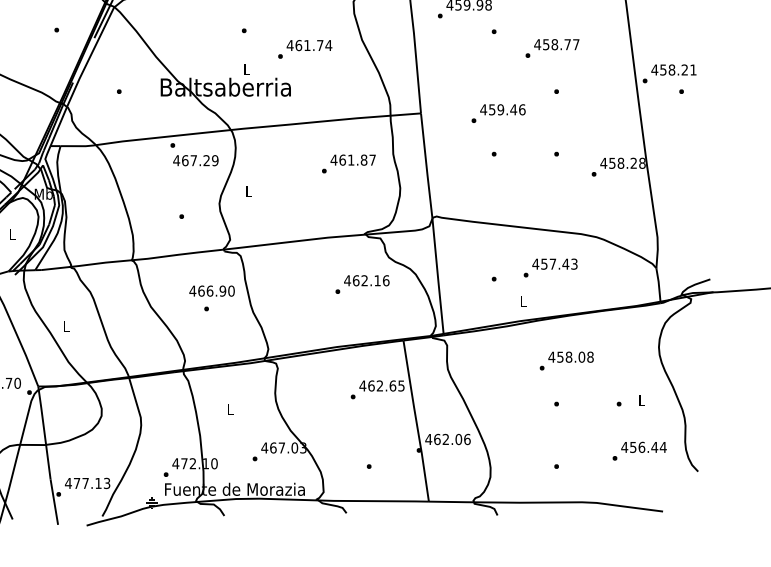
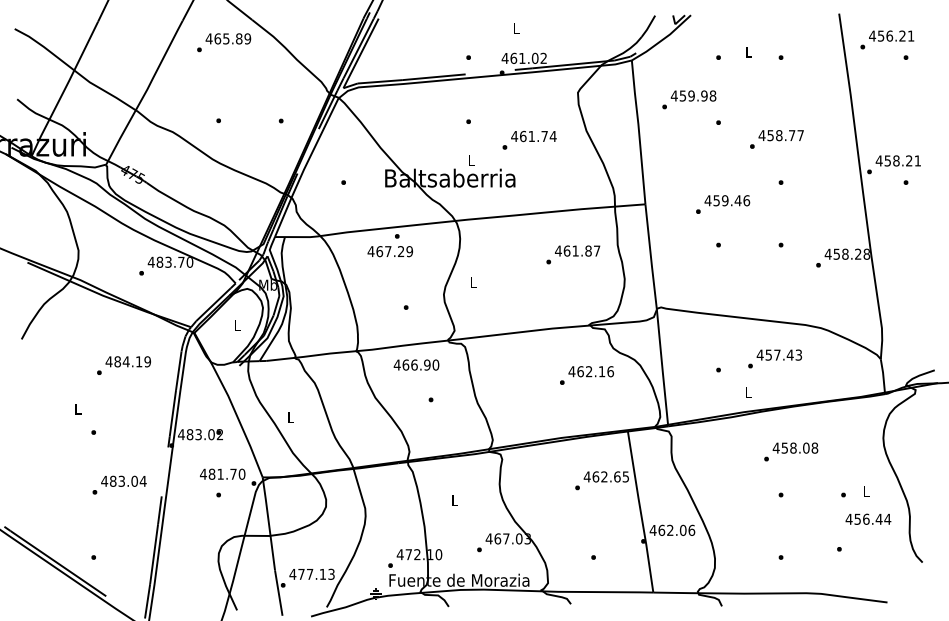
text: (195, 160) -> (389, 251), moved
text: (212, 290) -> (416, 364), moved
text: (644, 446) -> (868, 518), moved

